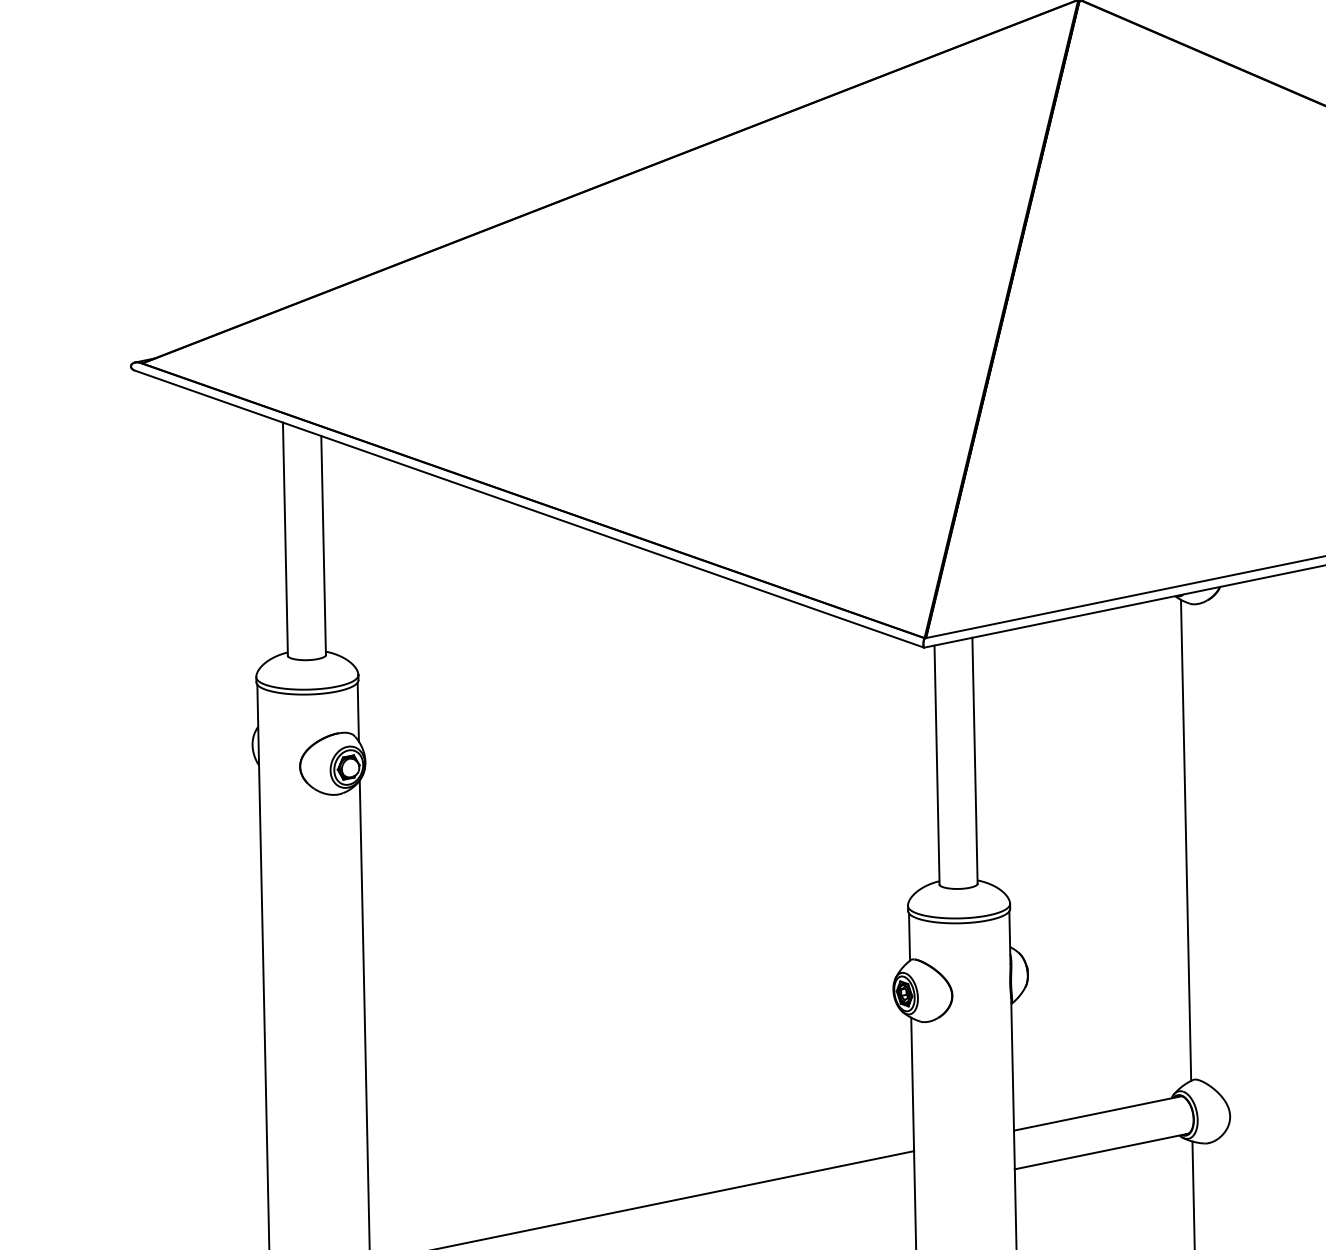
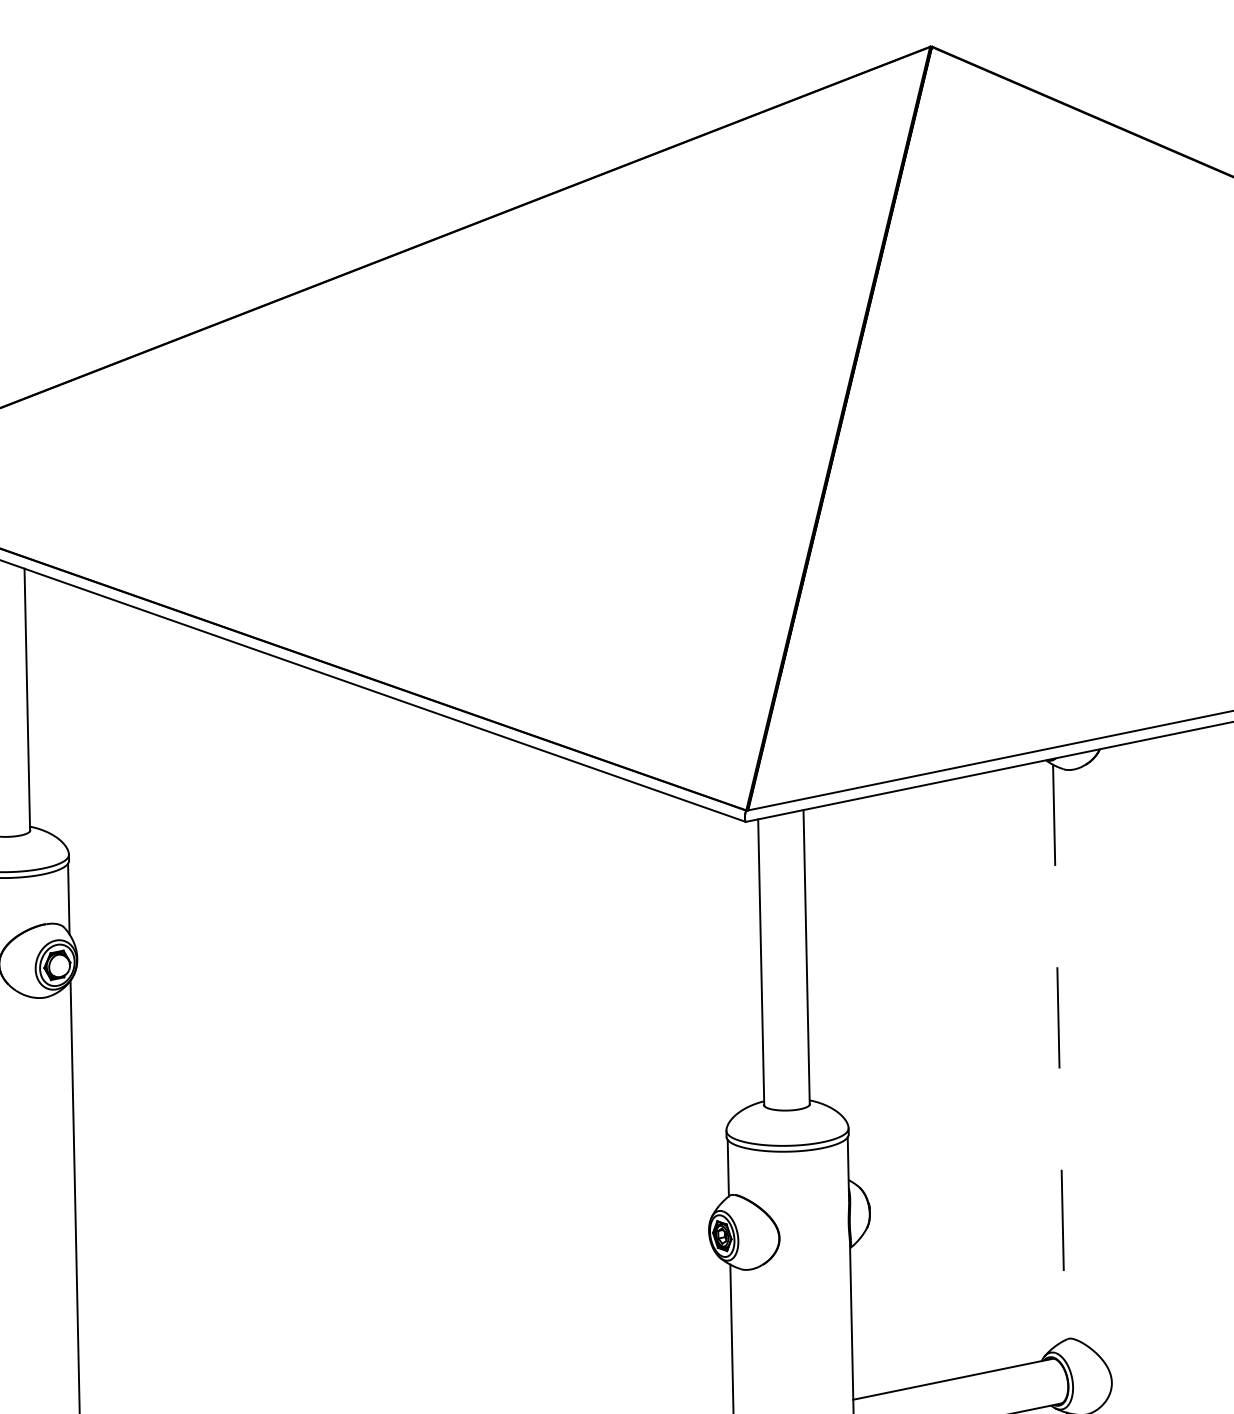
line: (1186, 840) -> (1059, 1052), solid -> dashed

